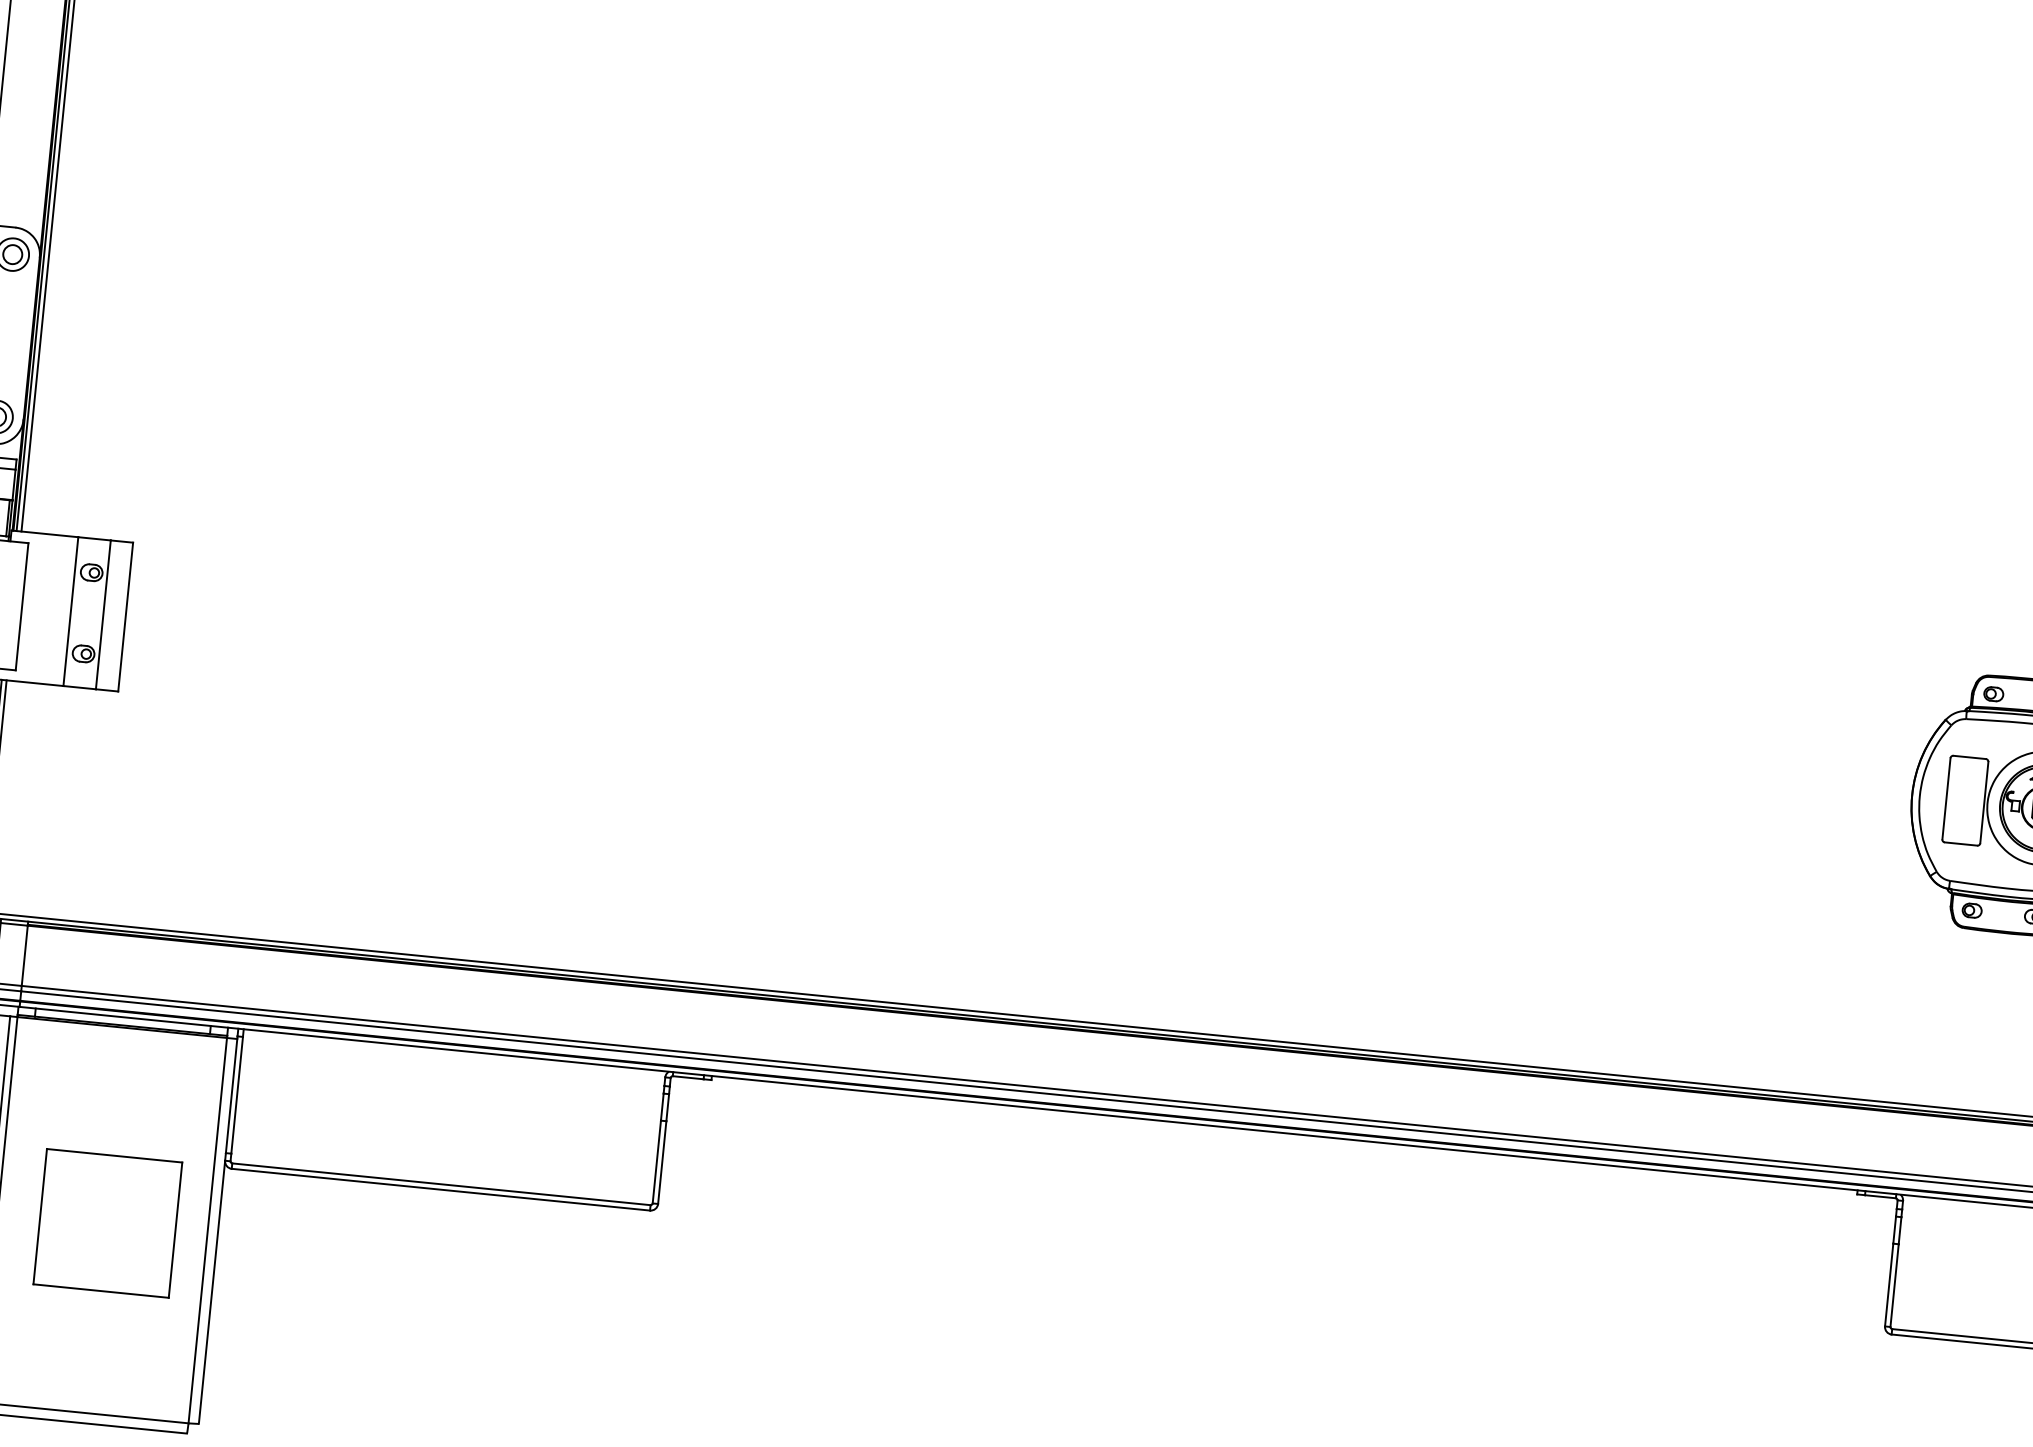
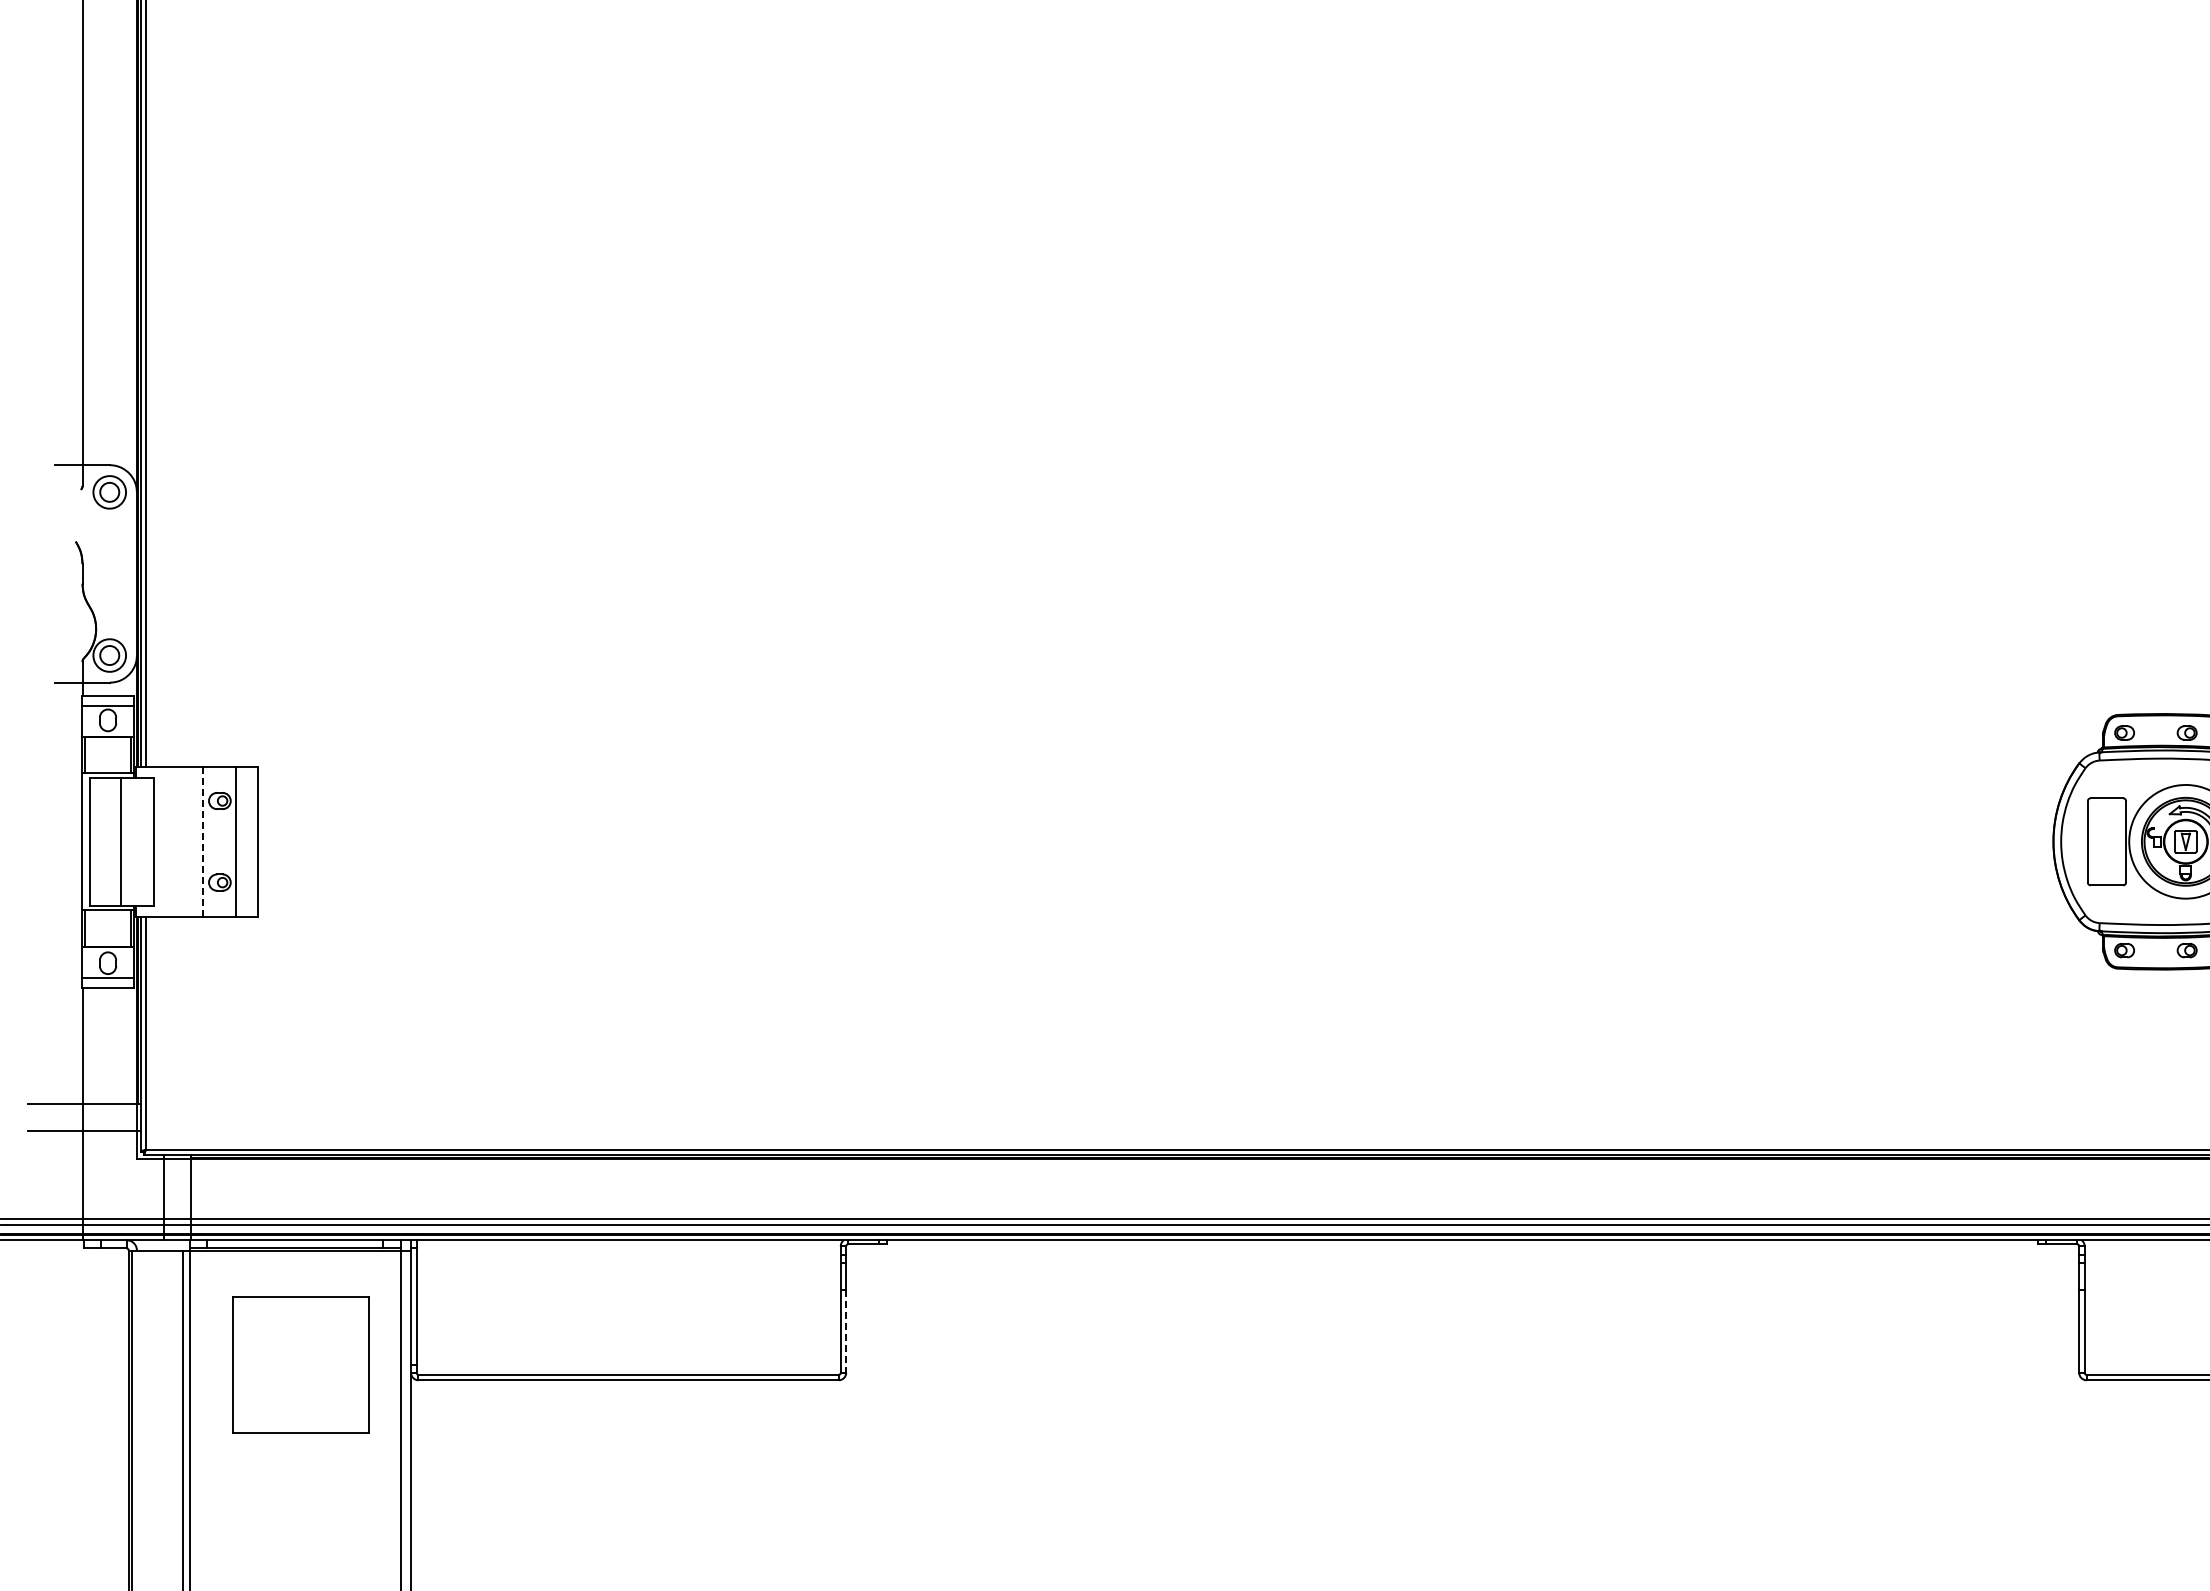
line: (71, 611) -> (203, 841), solid -> dashed
line: (662, 1162) -> (846, 1331), solid -> dashed
part: (107, 1222) -> (300, 1364), moved

